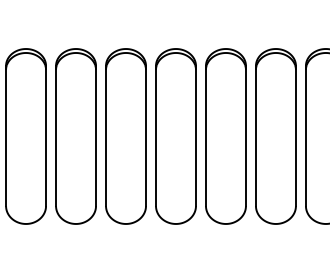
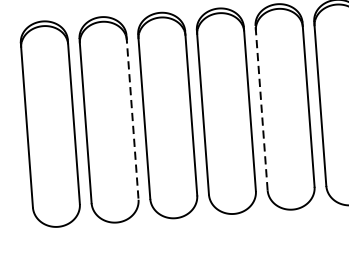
line: (96, 136) -> (133, 118), solid -> dashed
line: (205, 136) -> (261, 108), solid -> dashed

